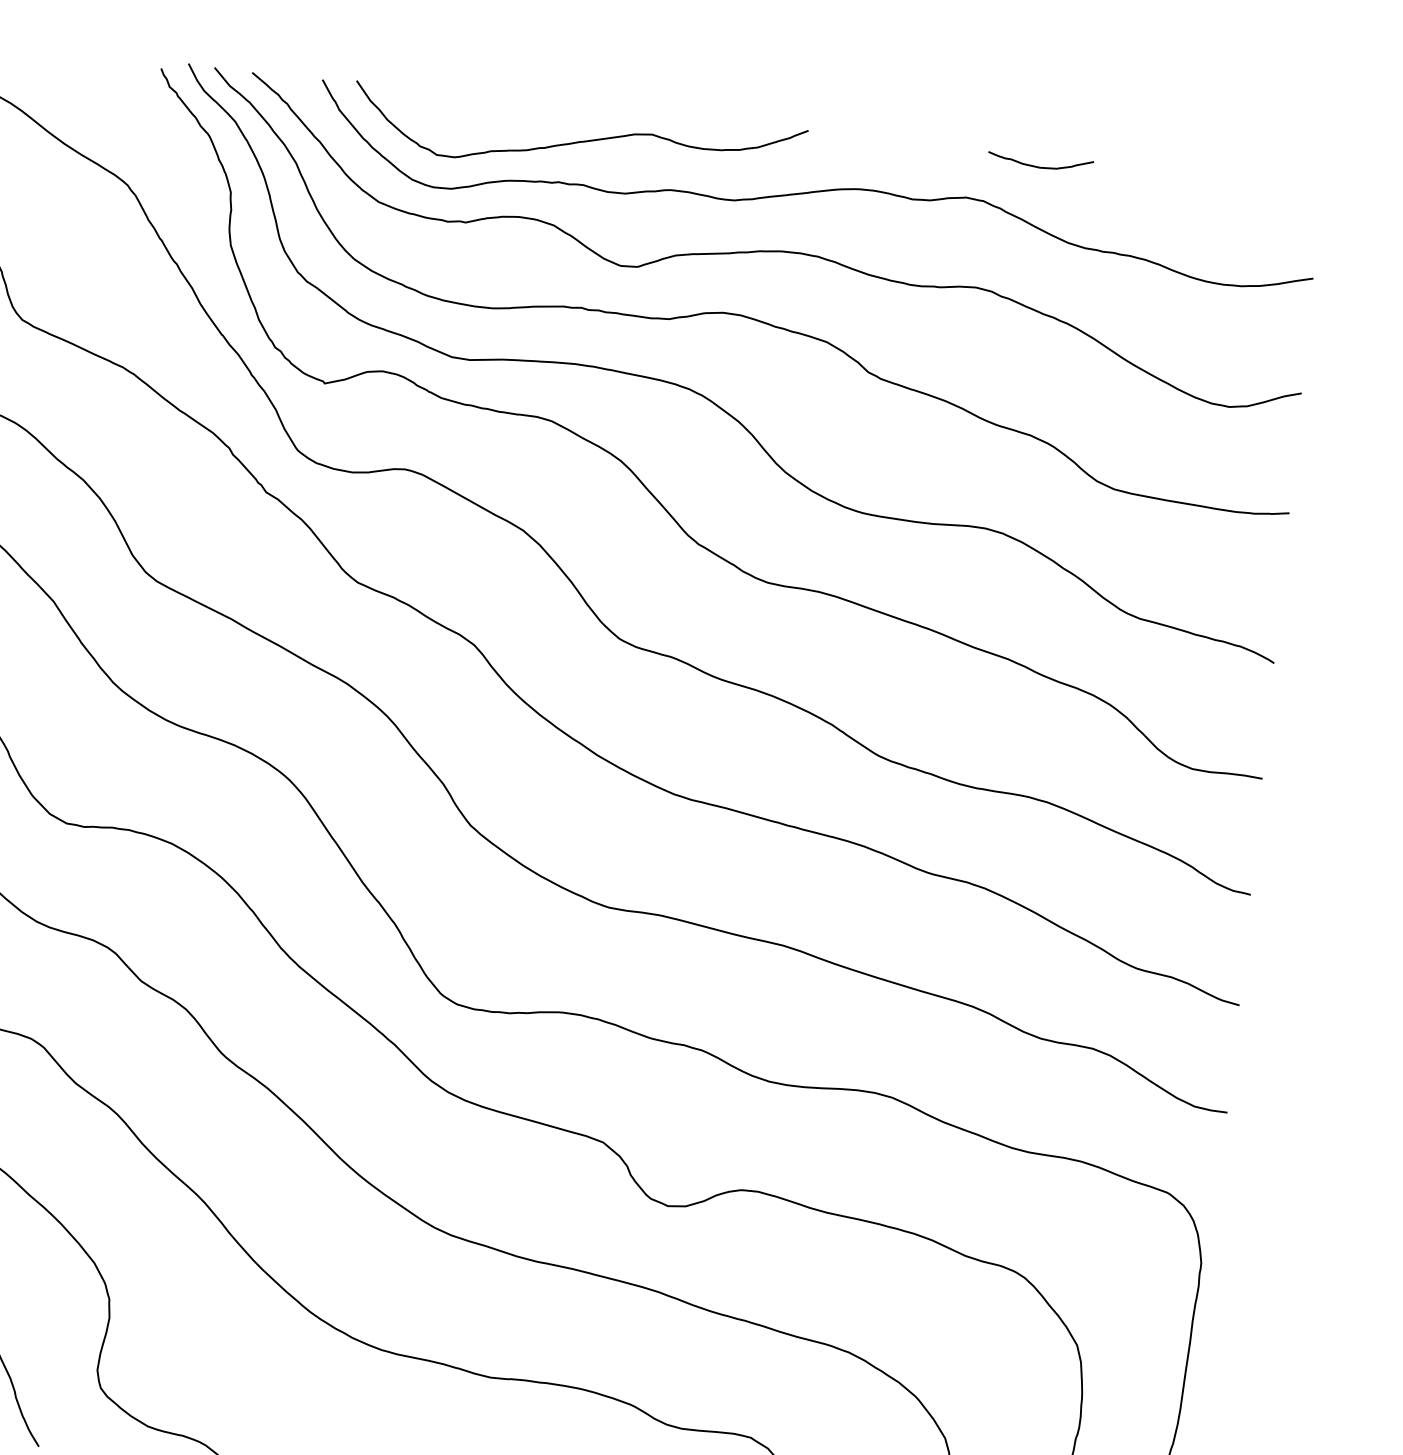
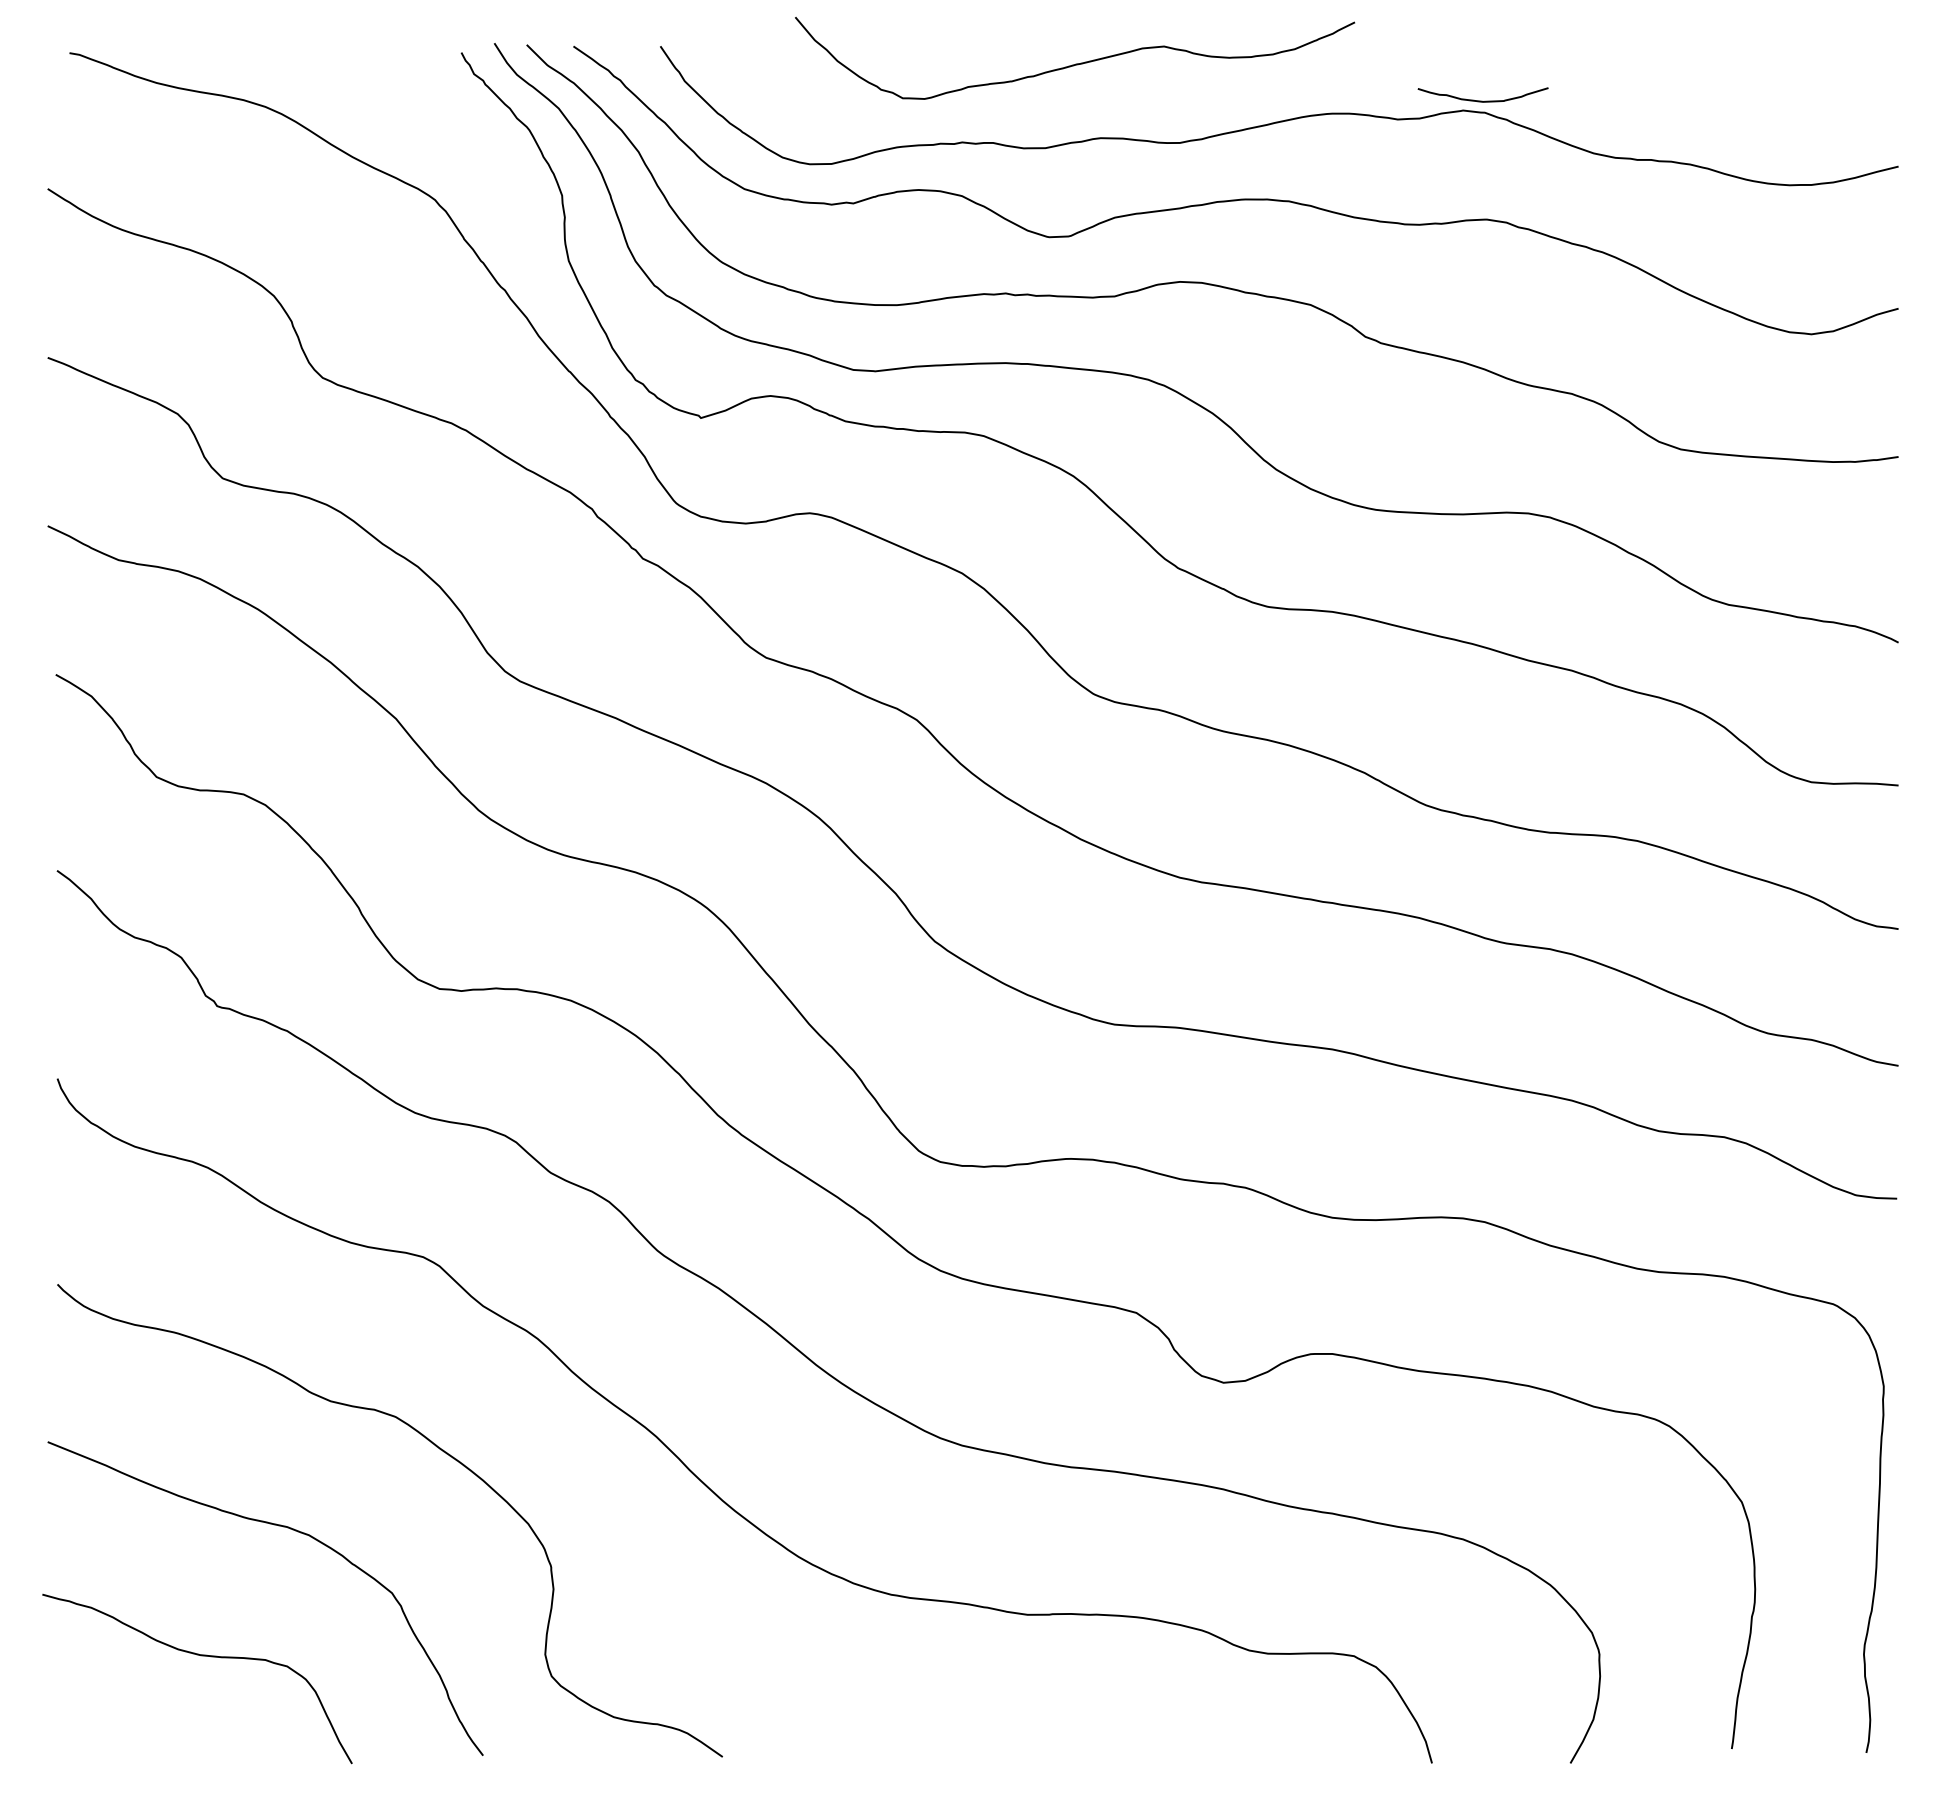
curve: (579, 141) -> (1075, 63), moved
curve: (1039, 166) -> (1482, 100), moved

